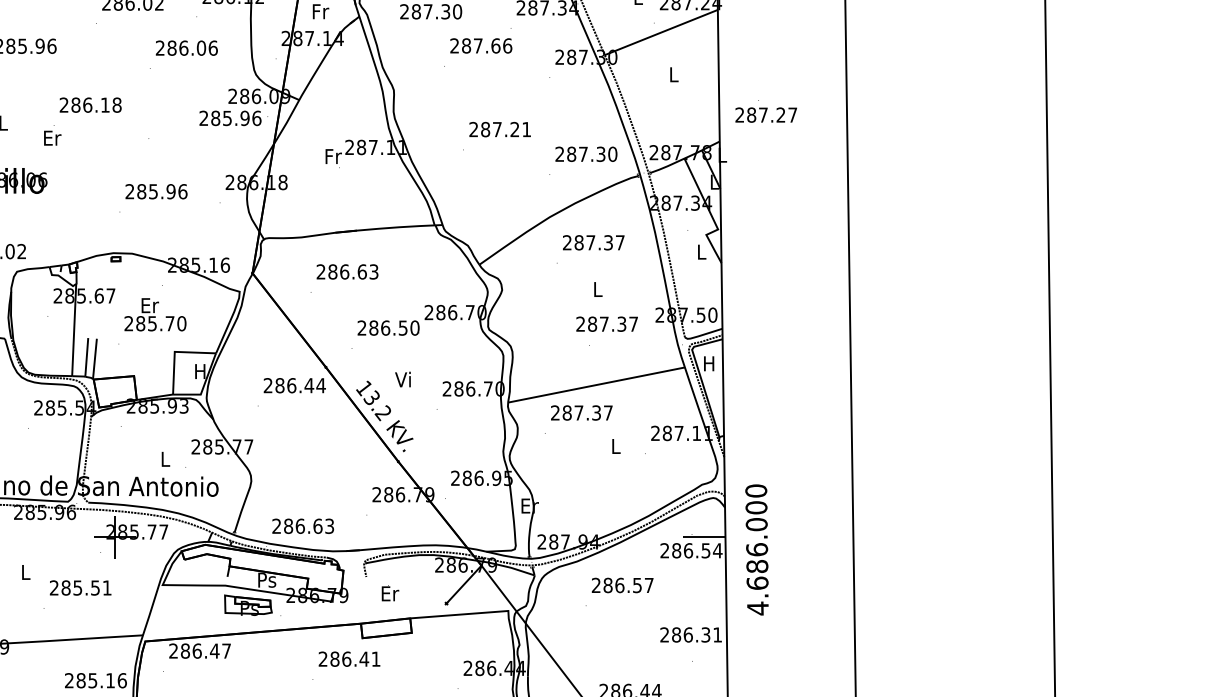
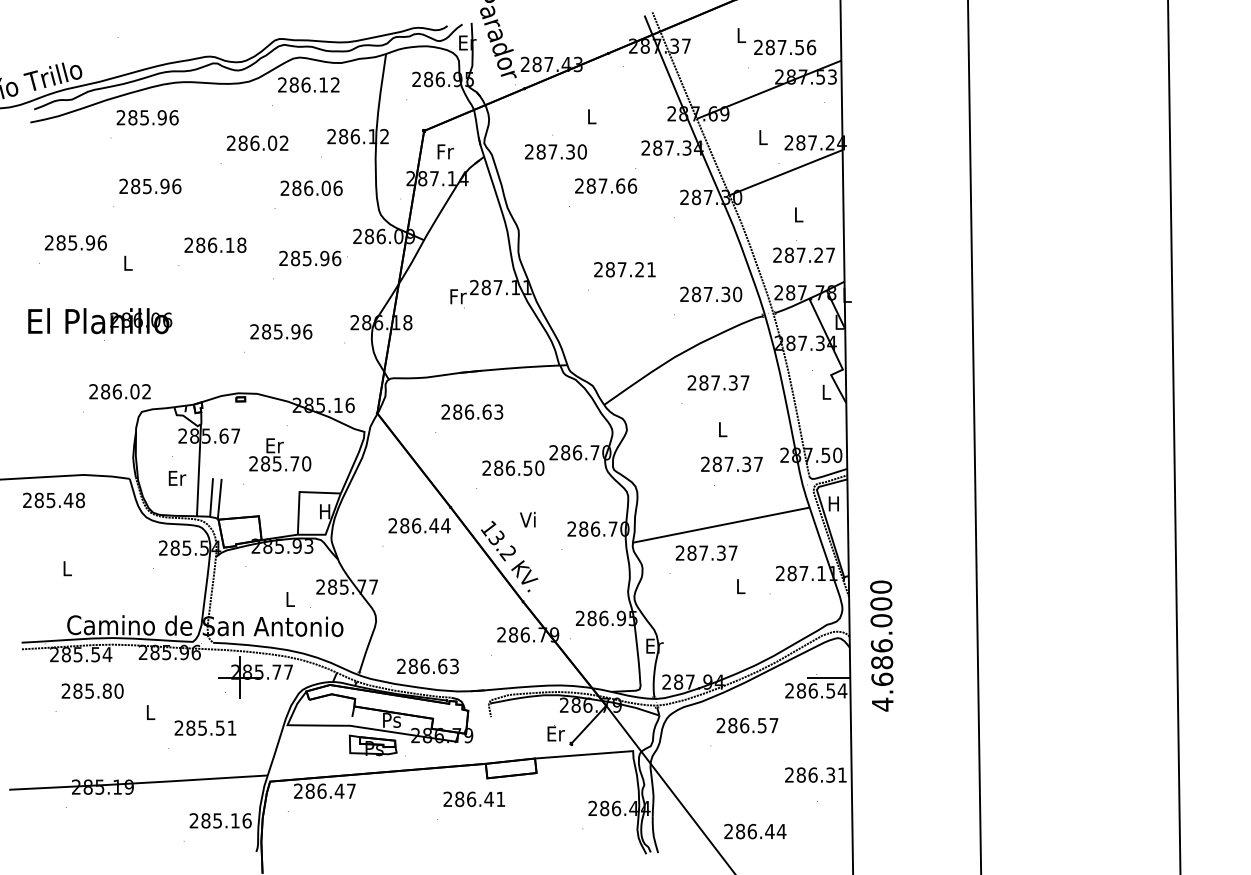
text: (765, 111) -> (803, 251), moved
text: (233, 118) -> (313, 258), moved
text: (52, 138) -> (177, 478), moved
text: (756, 549) -> (881, 645), moved
text: (389, 593) -> (555, 733), moved

